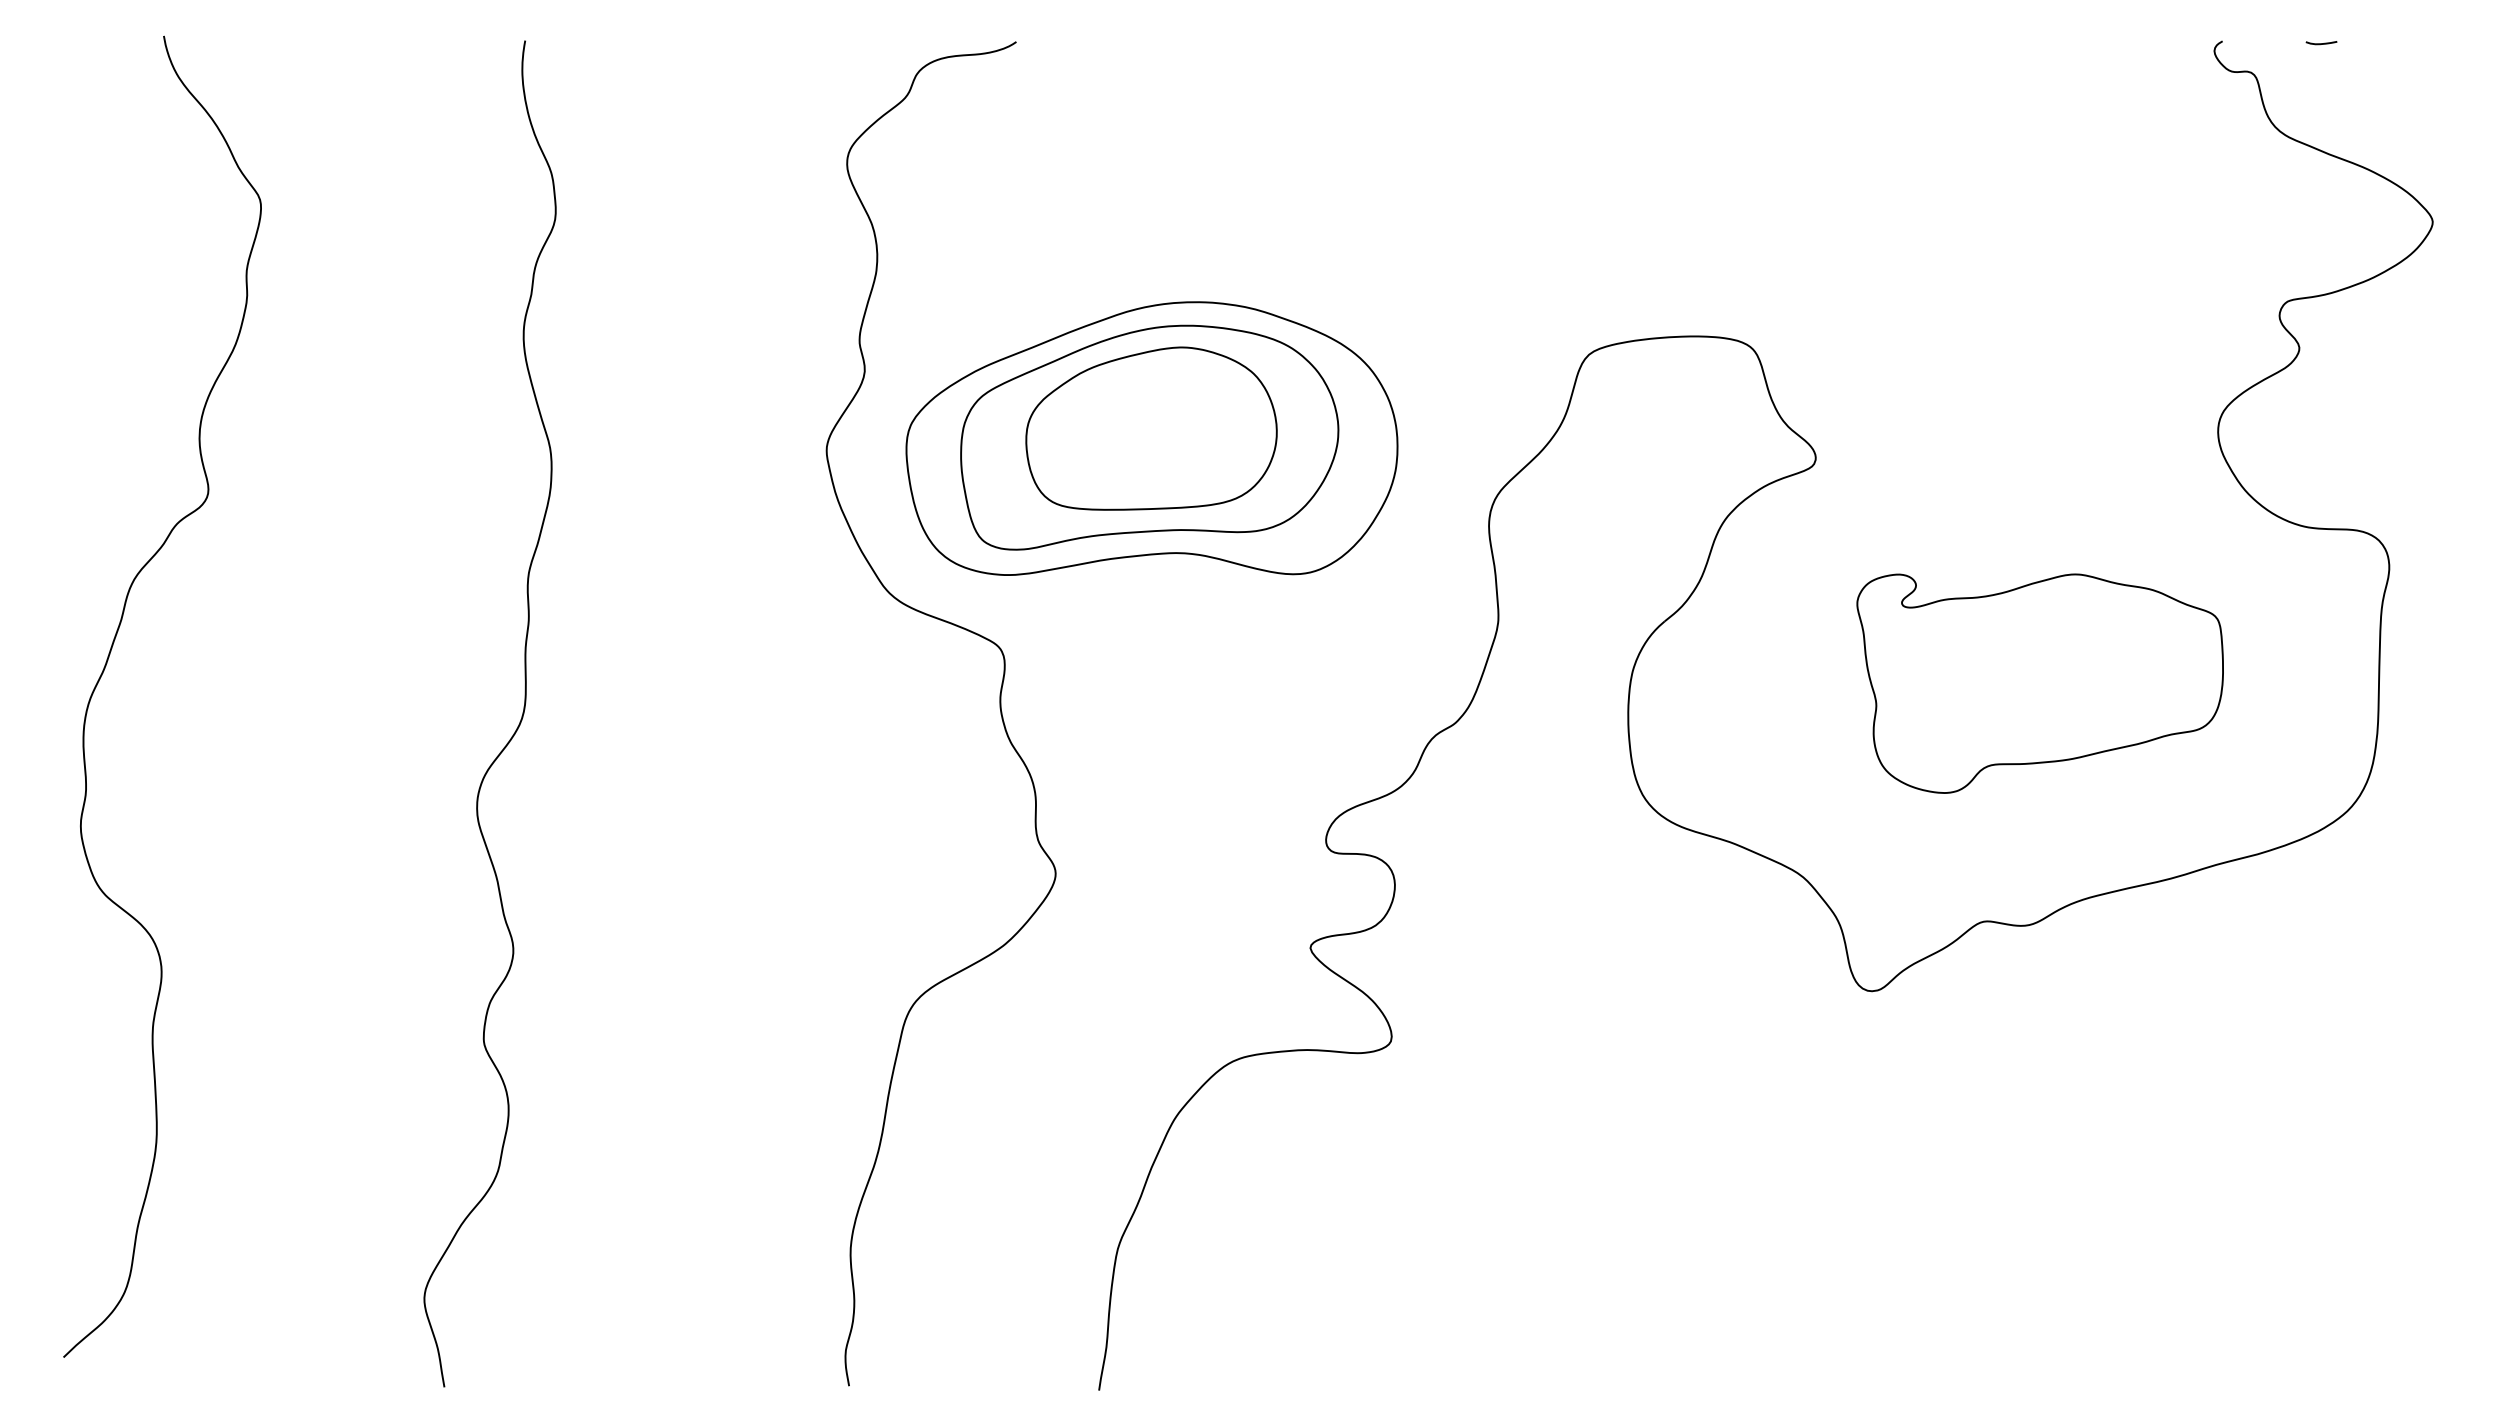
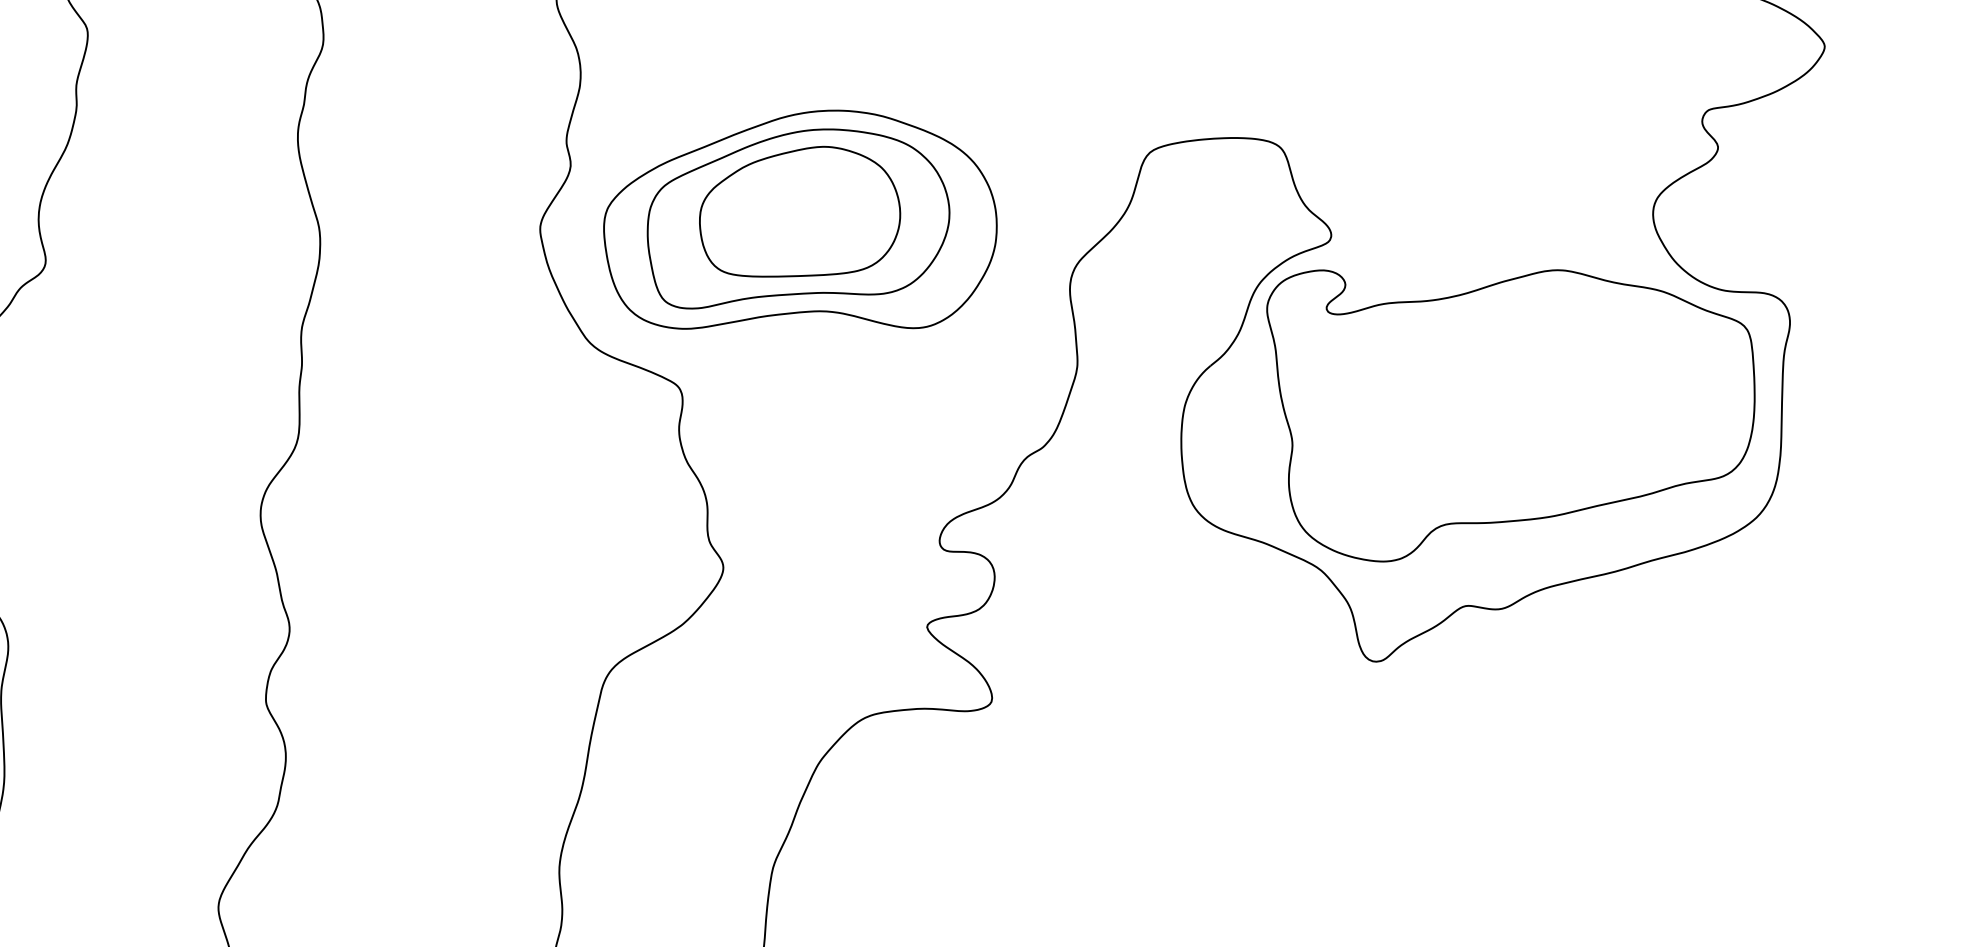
part: (2039, 683) -> (1510, 415), size x1.67

